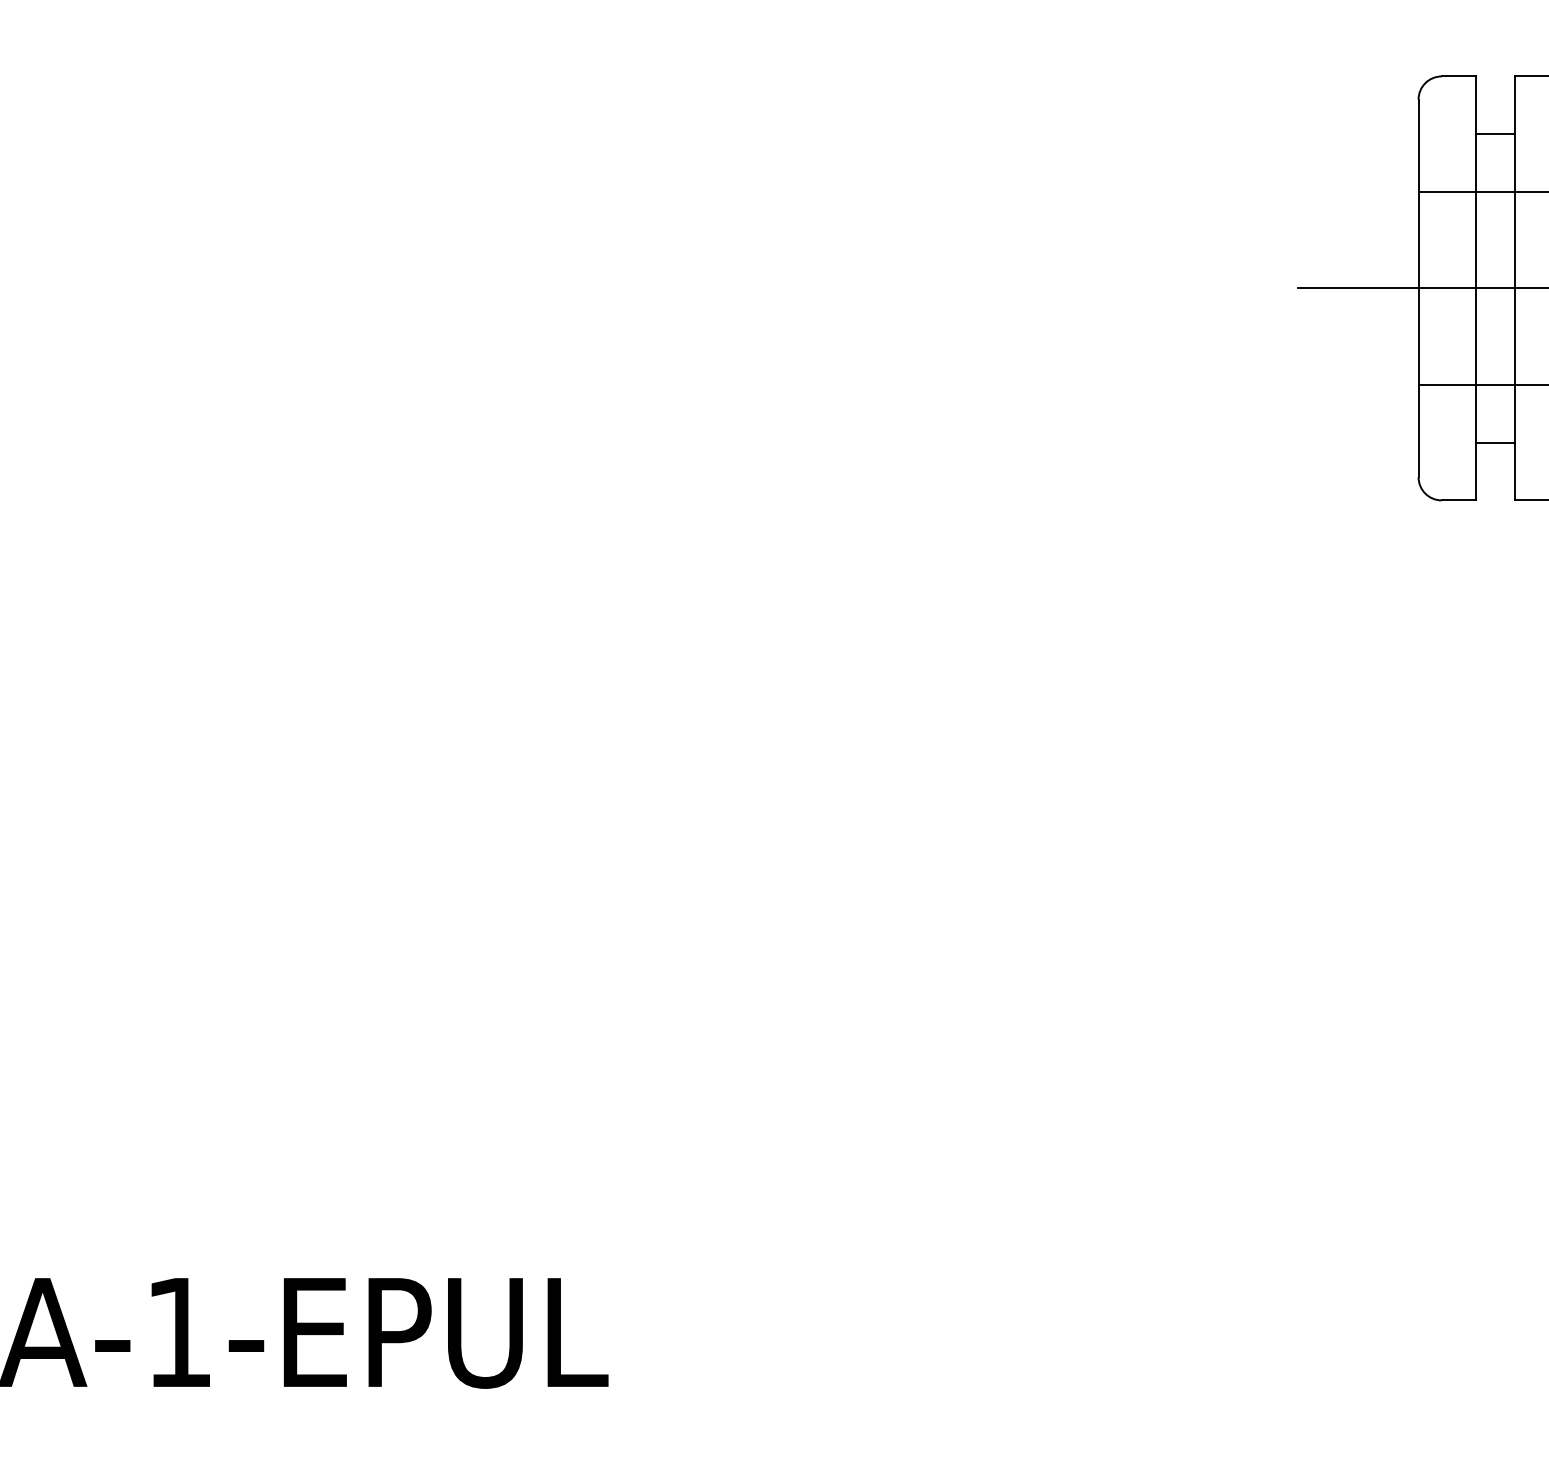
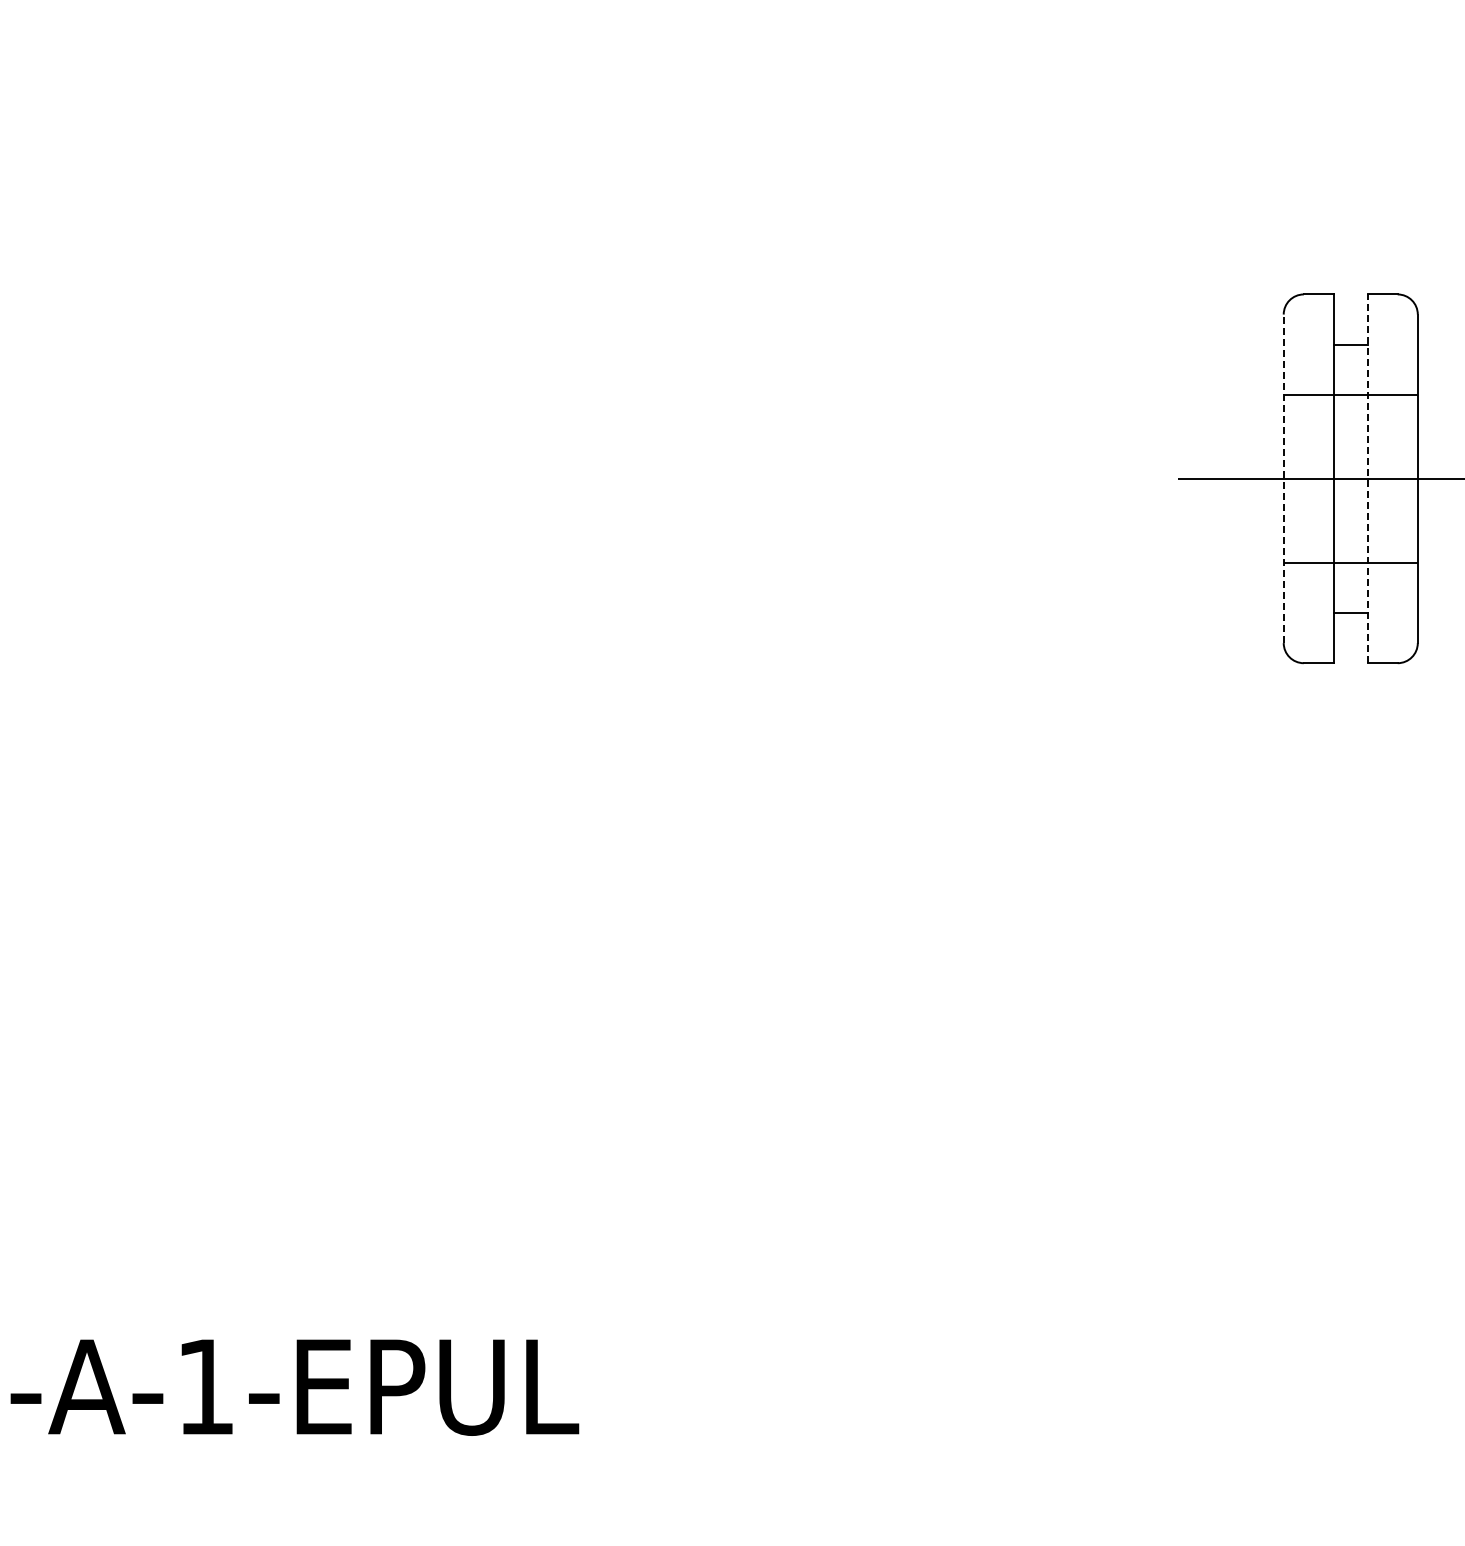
line: (1418, 288) -> (1283, 478), solid -> dashed
line: (1514, 288) -> (1367, 478), solid -> dashed

